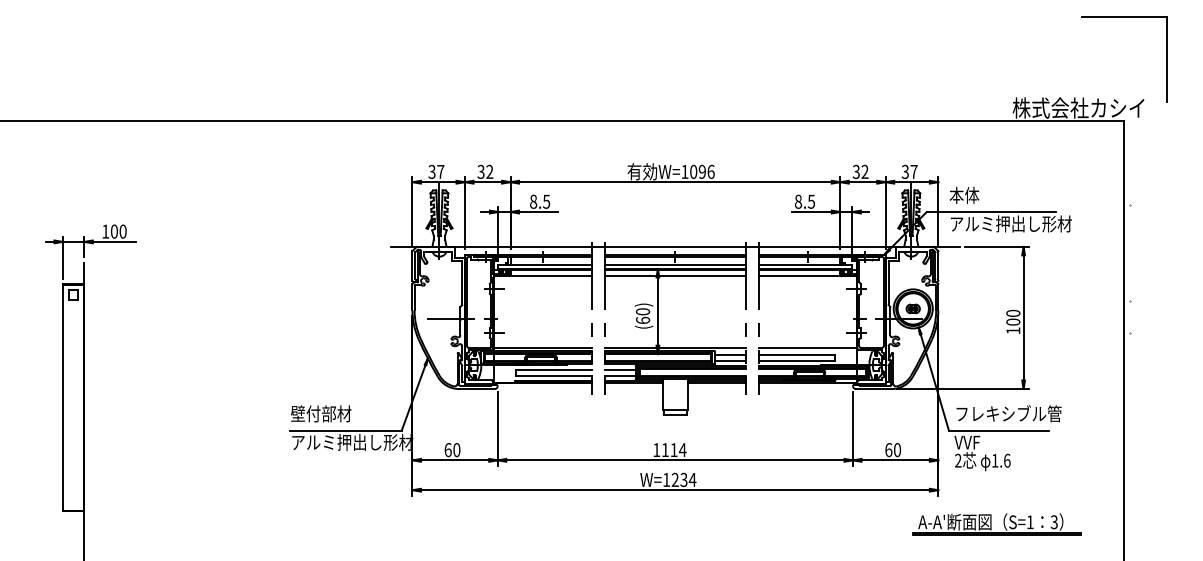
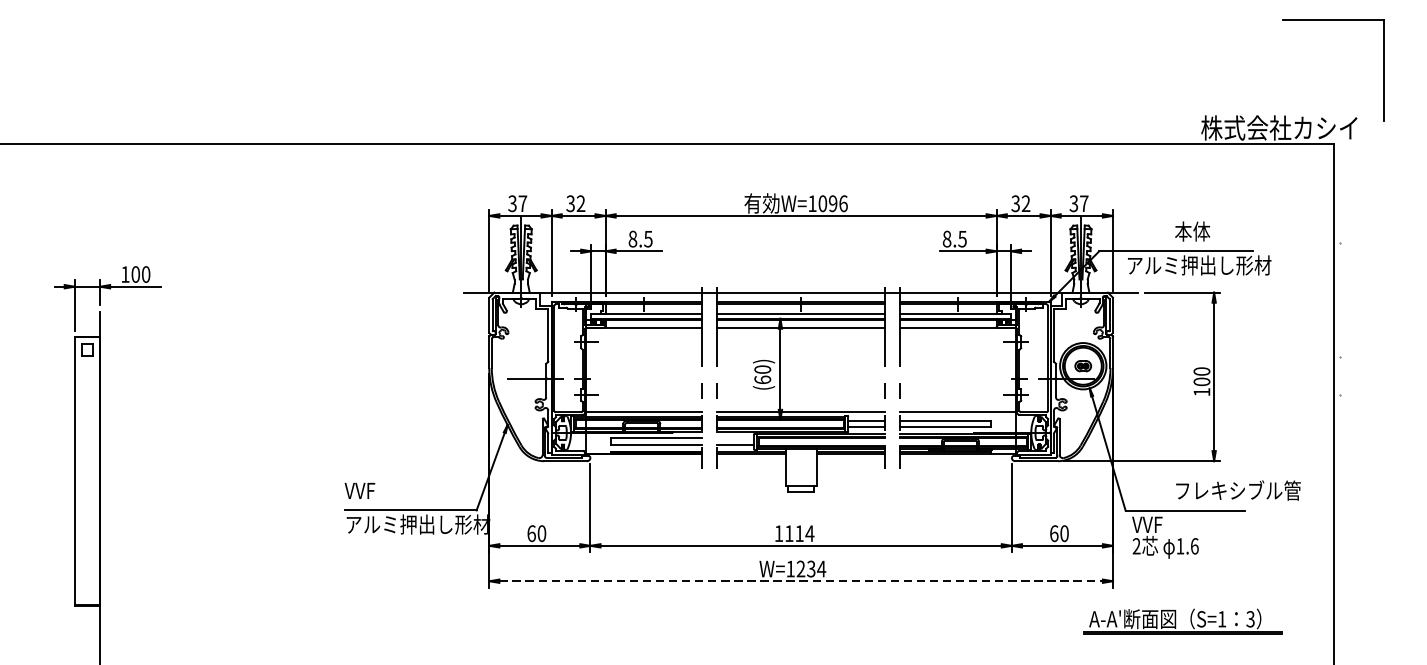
text: (964, 194) -> (1192, 230), moved
line: (619, 369) -> (734, 438), removed
text: (320, 413) -> (380, 490), 壁付部材 -> VVF
text: (1008, 413) -> (1237, 490), moved
line: (675, 490) -> (801, 581), solid -> dashed

